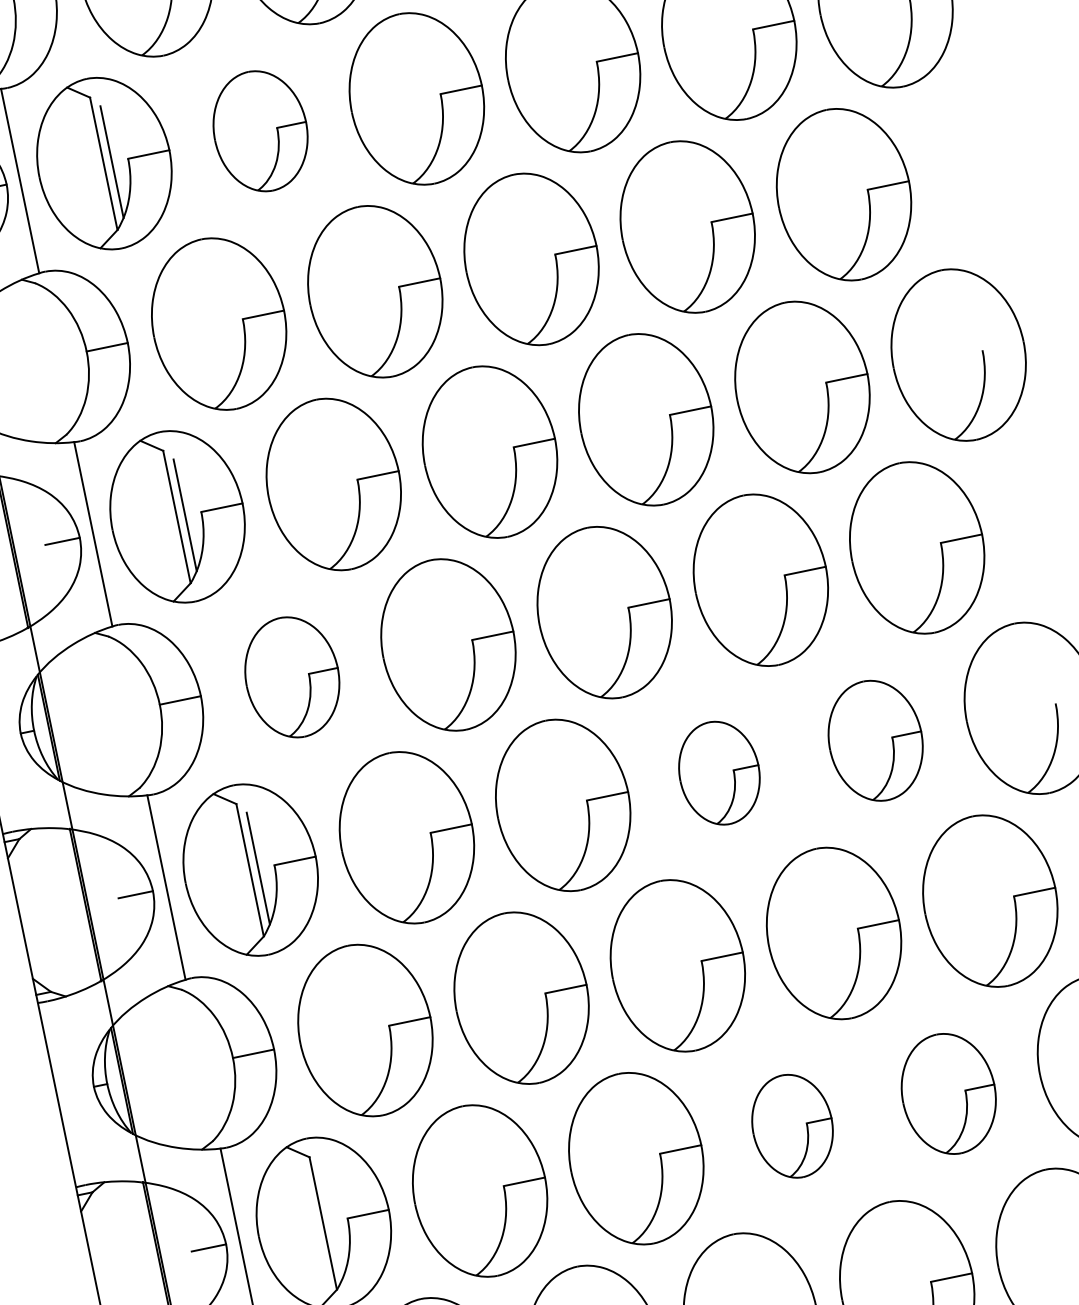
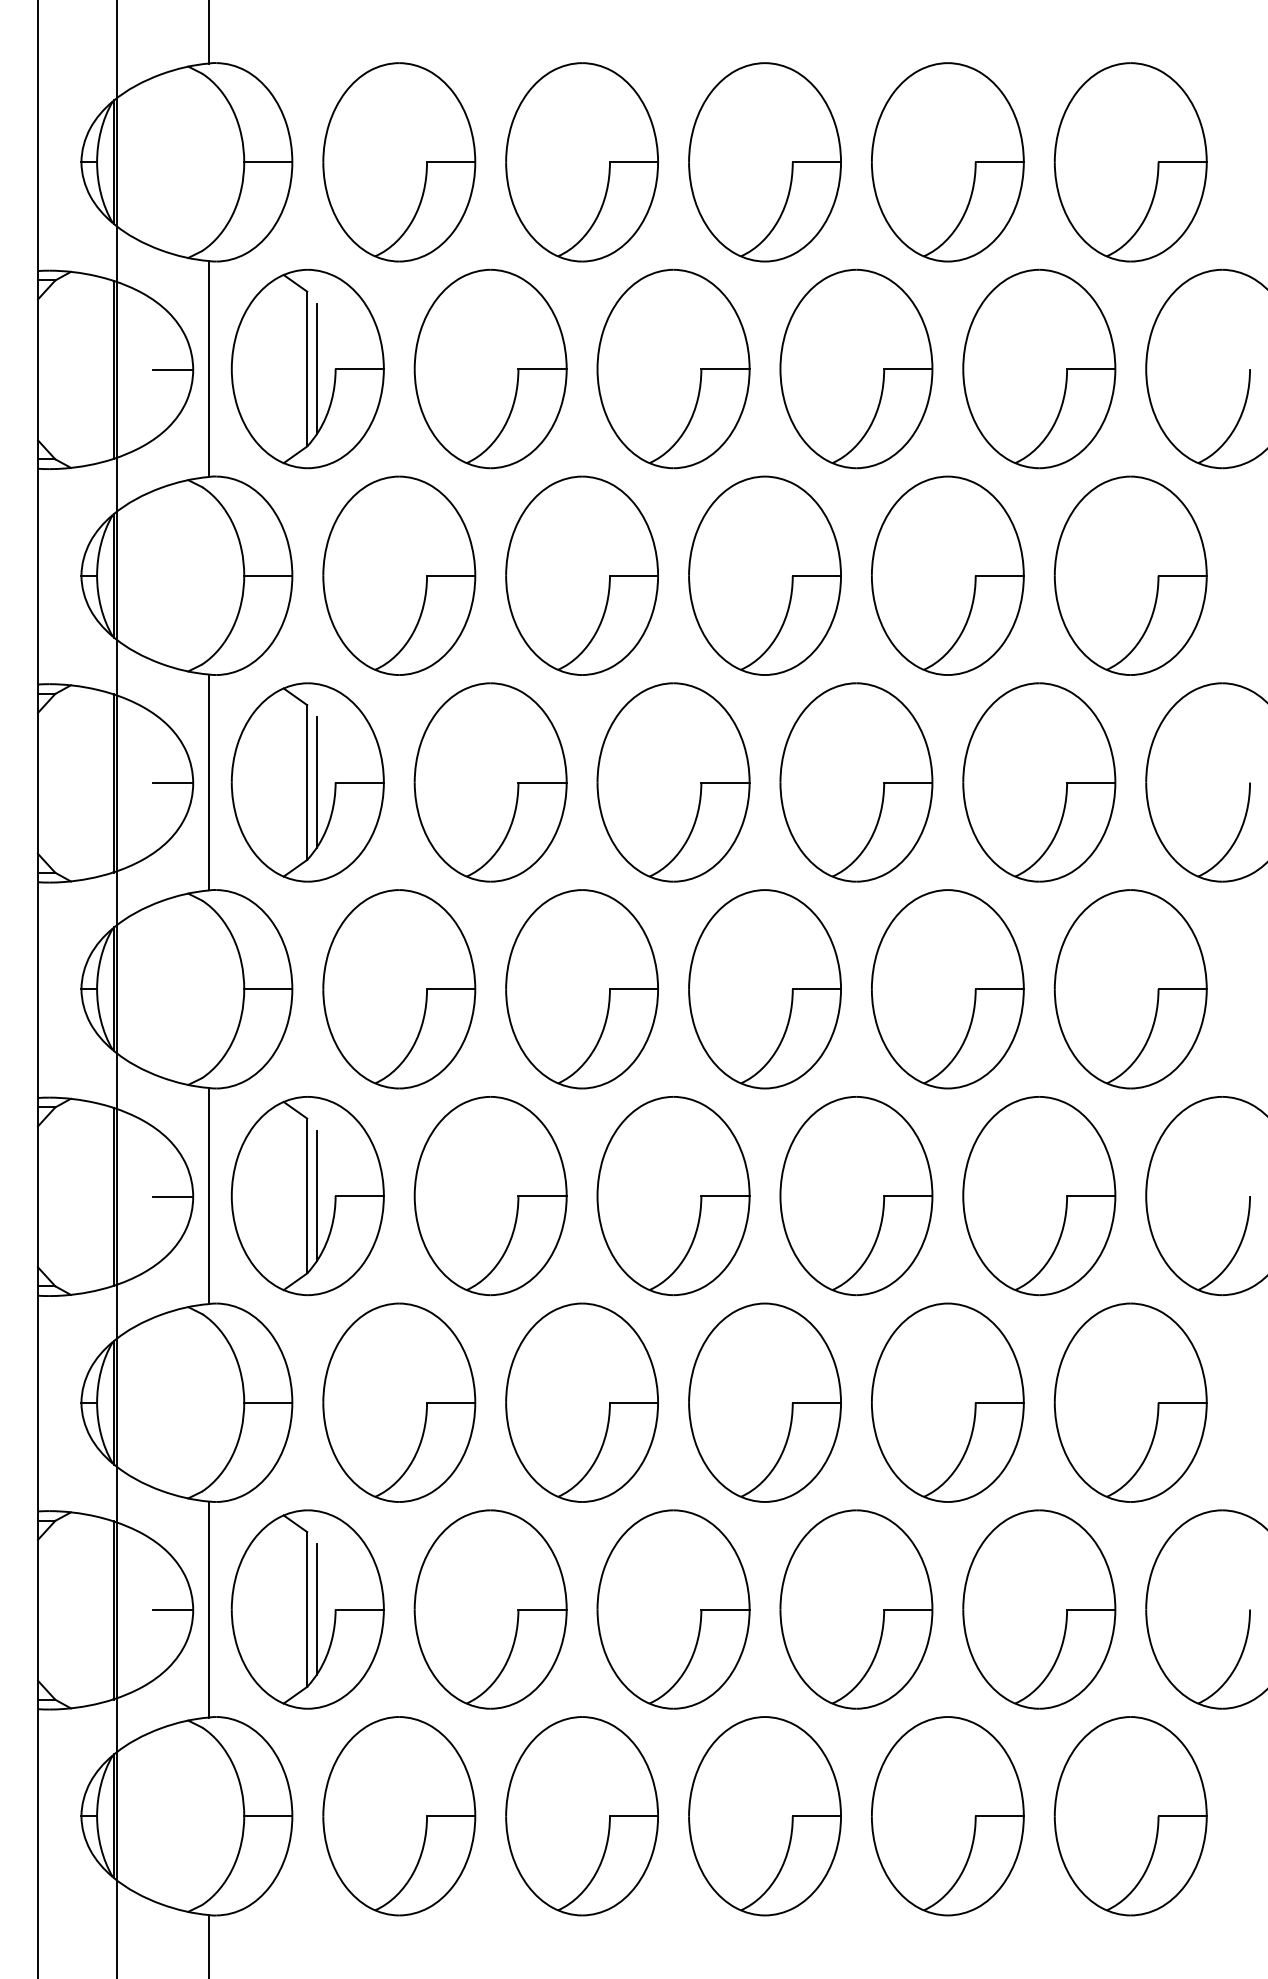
part: (260, 130) -> (490, 368), size x1.43
part: (292, 677) -> (399, 989), size x1.43
part: (875, 741) -> (1039, 1196), size x1.43
part: (719, 773) -> (856, 1196), size x1.67
part: (948, 1093) -> (1039, 1609), size x1.43
part: (792, 1126) -> (856, 1609), size x1.67
line: (331, 1221) -> (316, 1609), added

